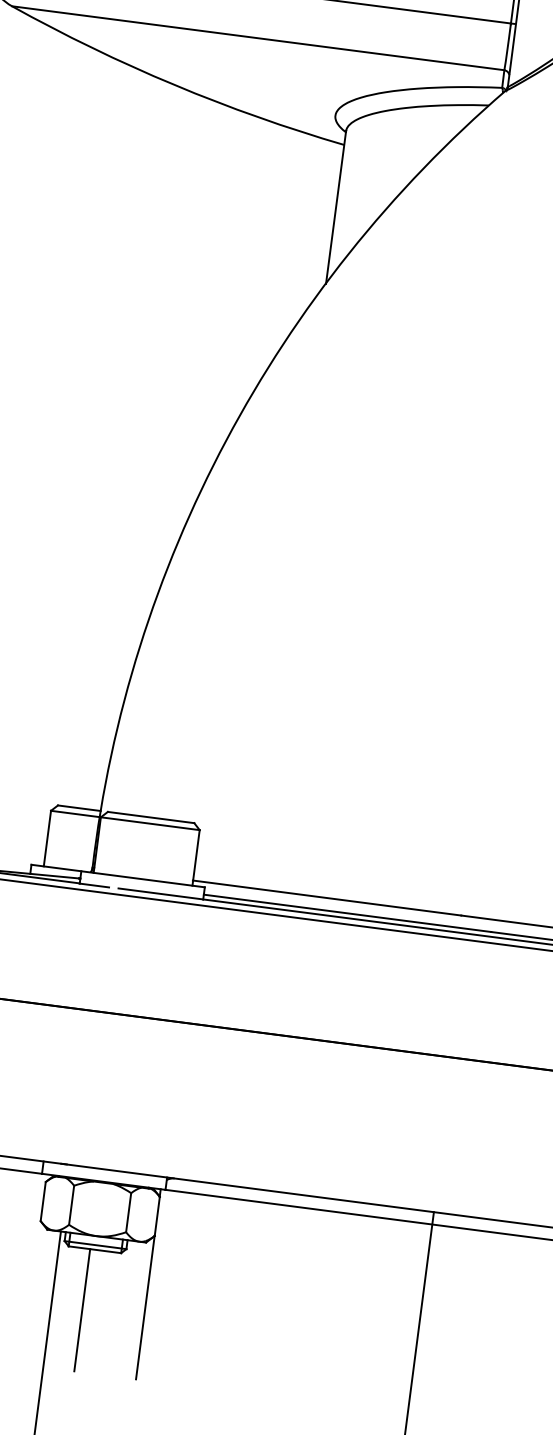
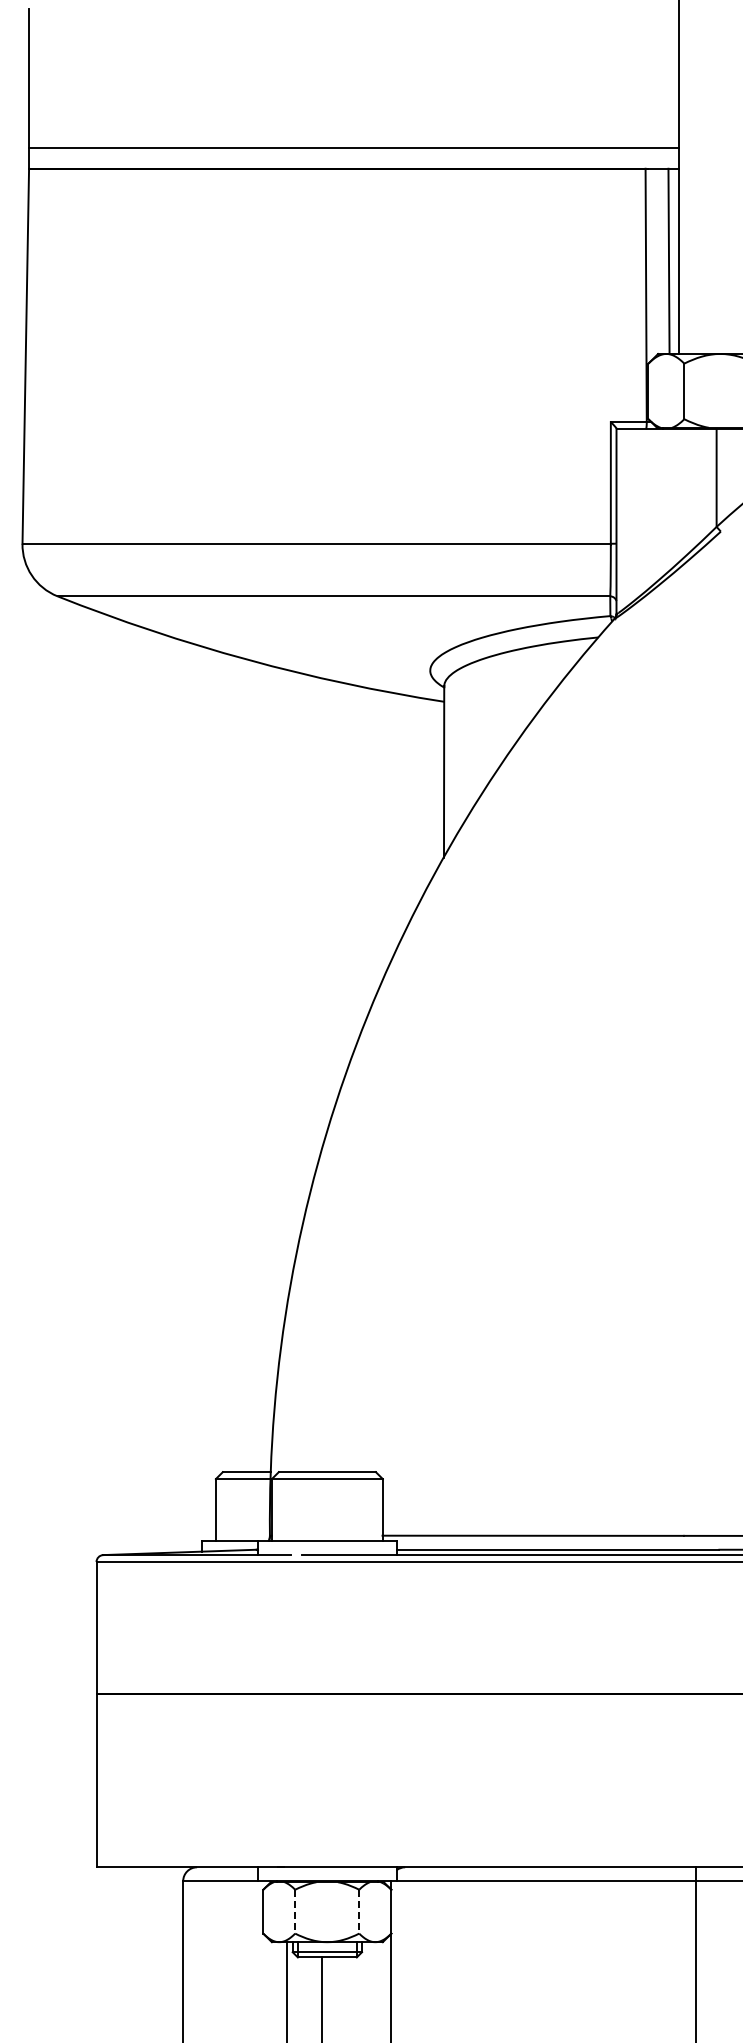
line: (71, 1205) -> (295, 1911), solid -> dashed
line: (128, 1212) -> (359, 1911), solid -> dashed

